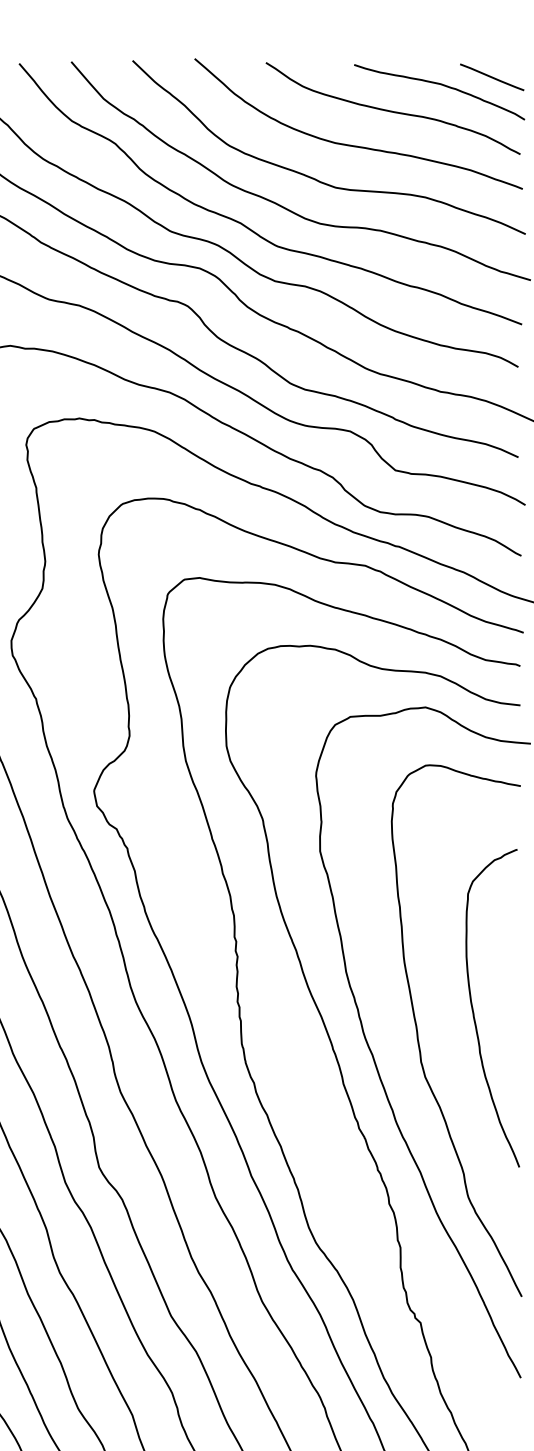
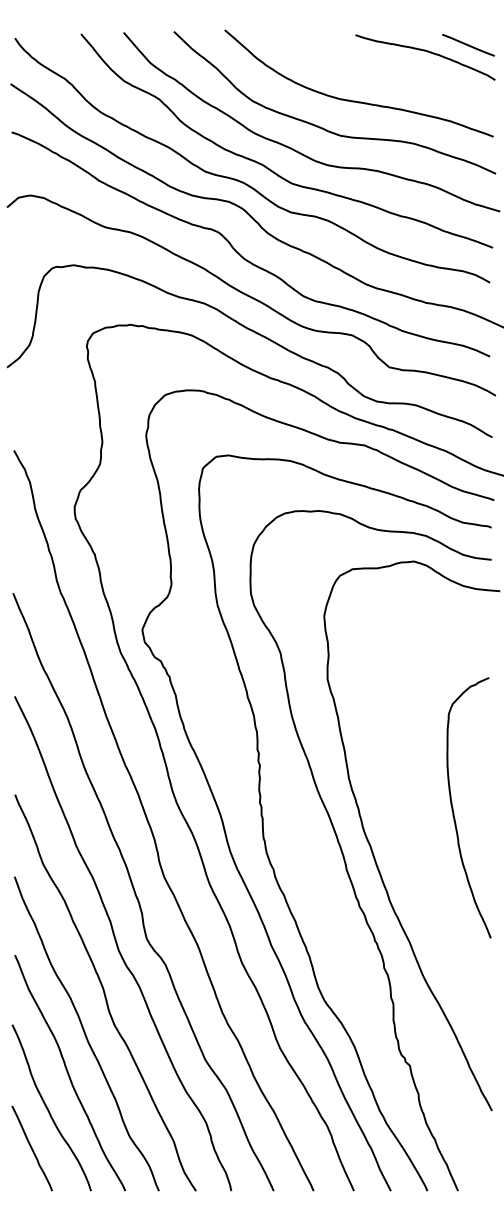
curve: (393, 110) -> (387, 72), removed
curve: (418, 1033) -> (408, 828), removed

